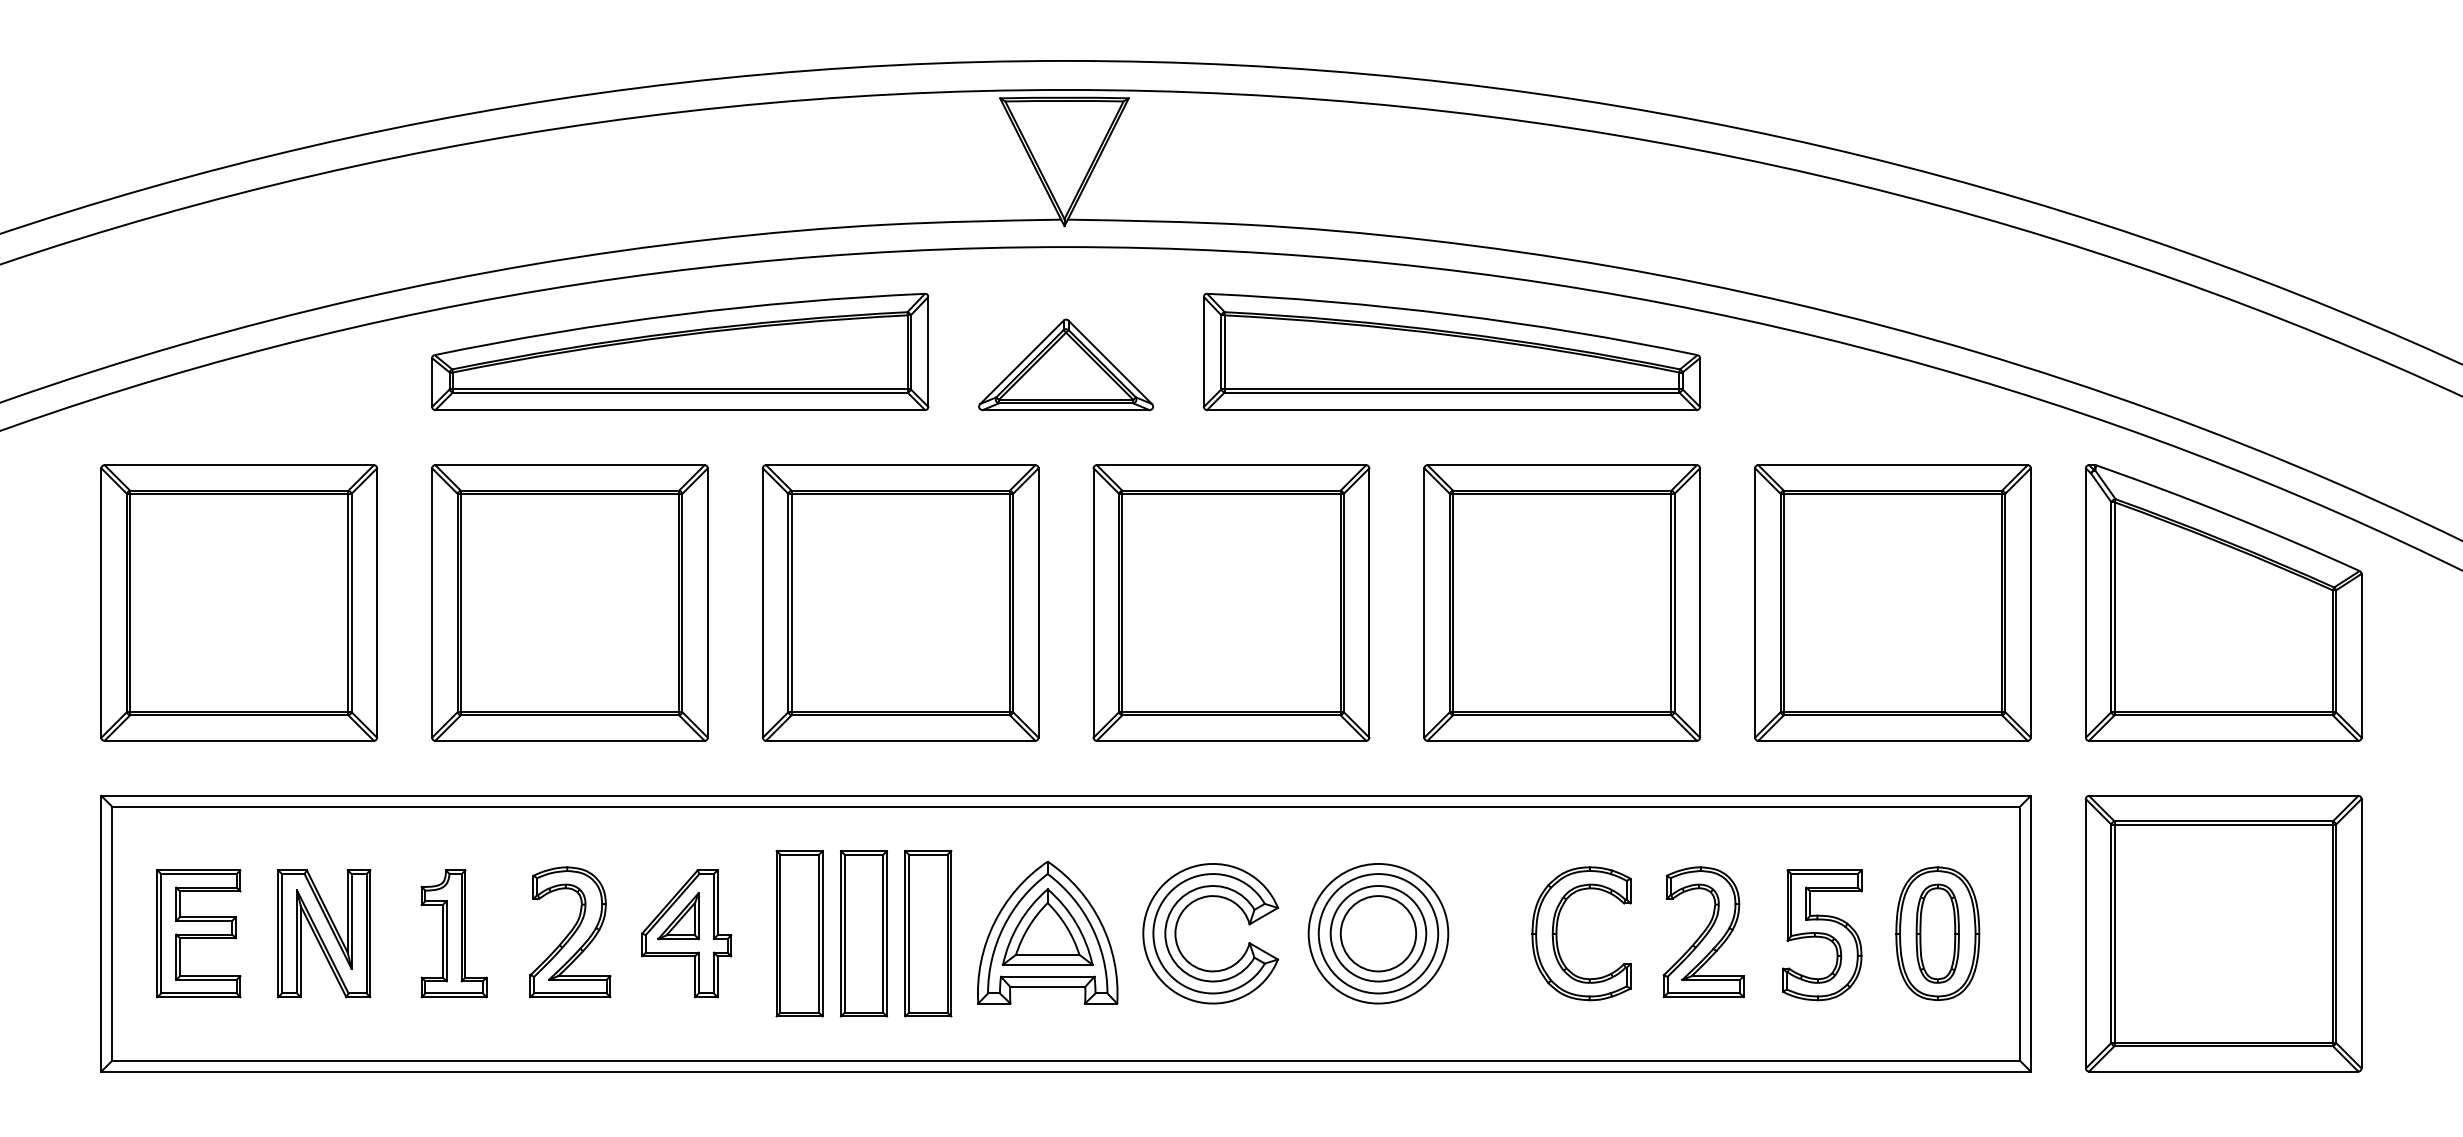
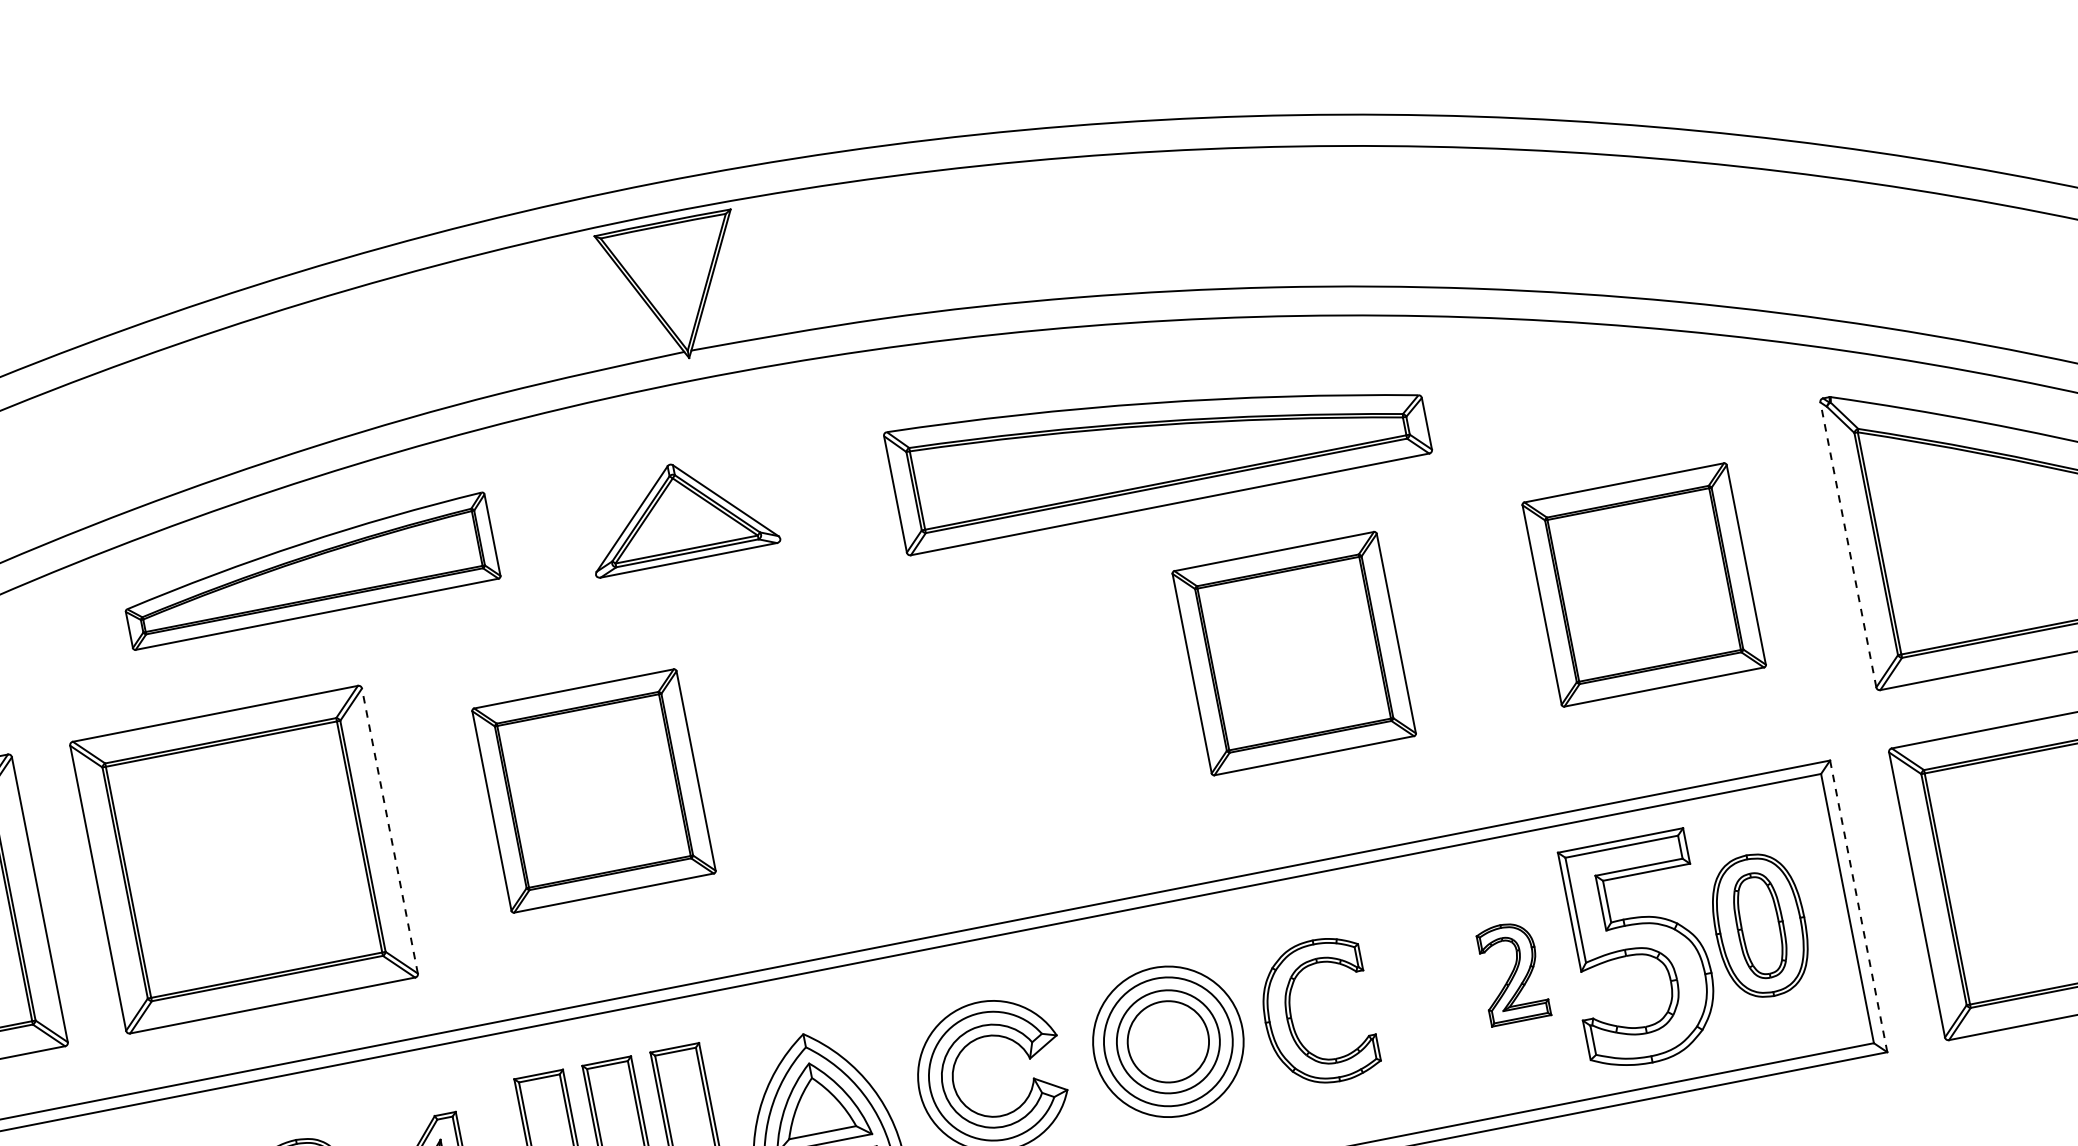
part: (680, 352) -> (308, 571), size x0.7
part: (1451, 352) -> (1157, 443), moved
part: (1065, 364) -> (678, 512), moved
part: (900, 602) -> (593, 790), size x0.7
part: (1231, 602) -> (944, 721), removed
part: (1562, 602) -> (1294, 653), size x0.7
part: (1892, 602) -> (1643, 584), size x0.7
line: (707, 603) -> (389, 831), solid -> dashed
line: (2085, 603) -> (1848, 545), solid -> dashed
part: (1703, 932) -> (1512, 973), size x0.7
part: (1557, 933) -> (1292, 1017), moved
line: (2030, 933) -> (1858, 906), solid -> dashed
part: (1822, 935) -> (1638, 951), size x1.6

